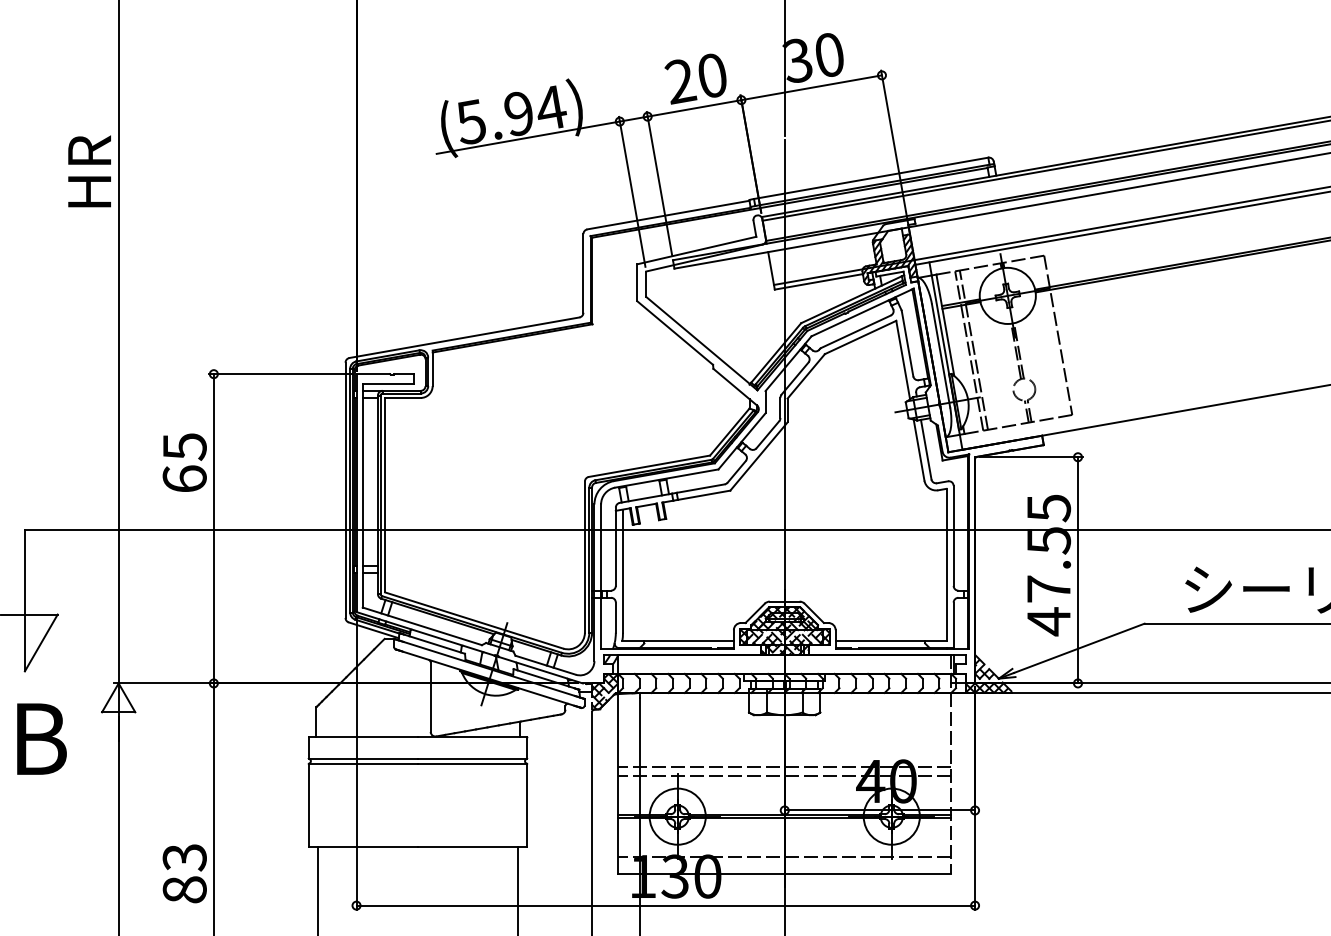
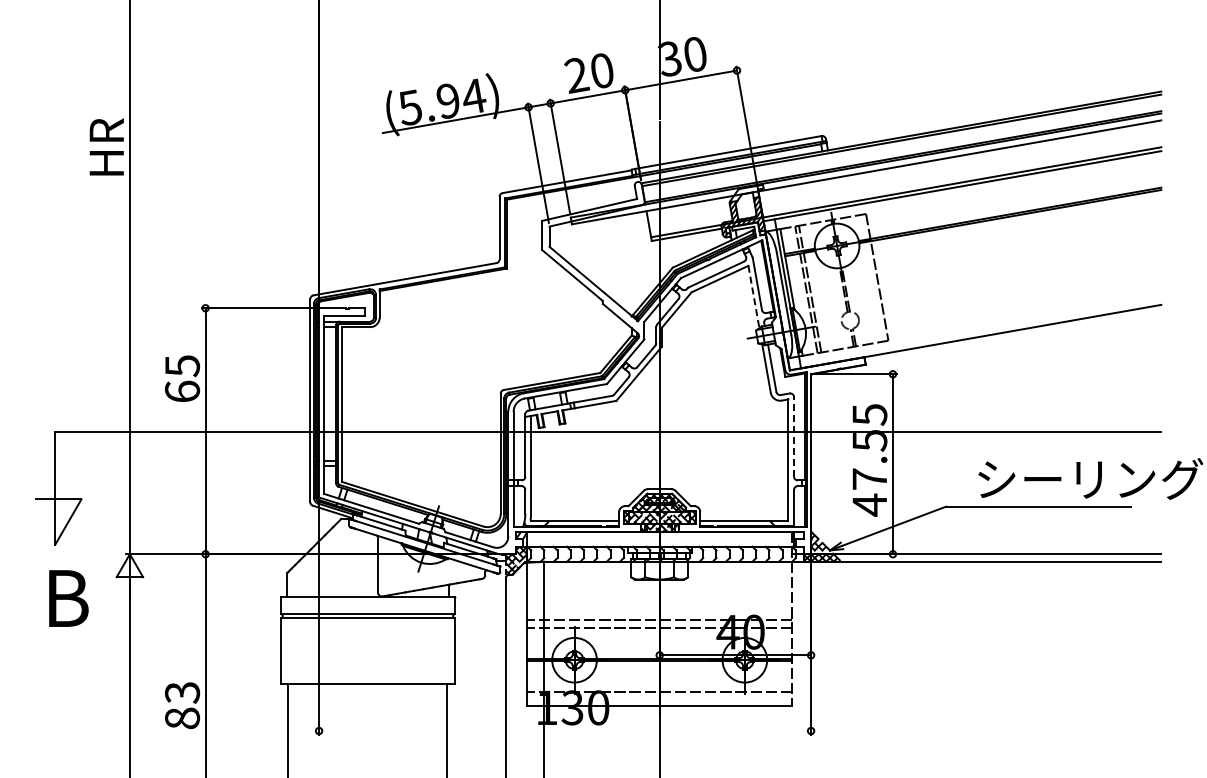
line: (902, 360) -> (753, 297), solid -> dashed
line: (954, 535) -> (794, 436), solid -> dashed
line: (666, 905) -> (565, 730), removed

